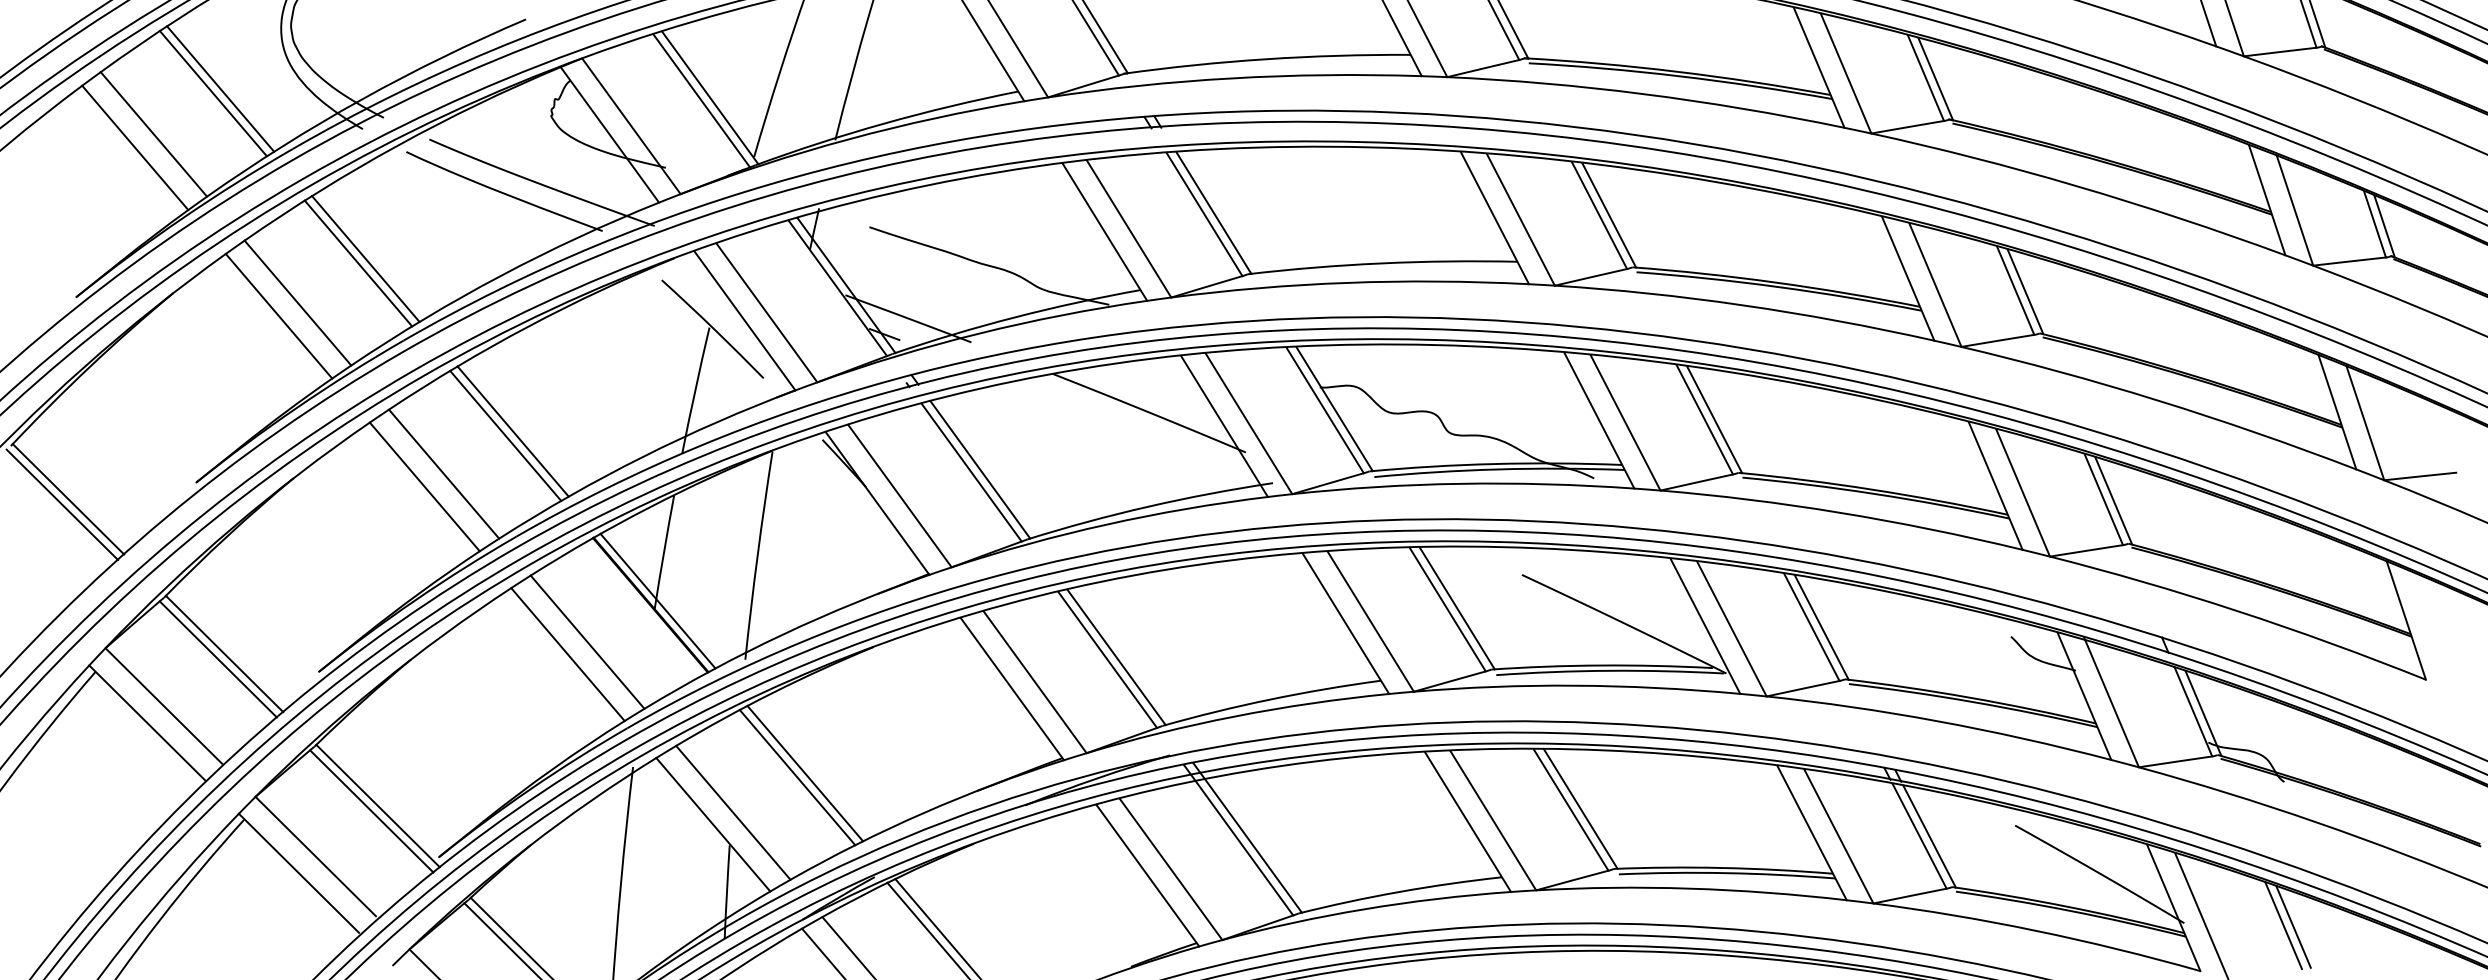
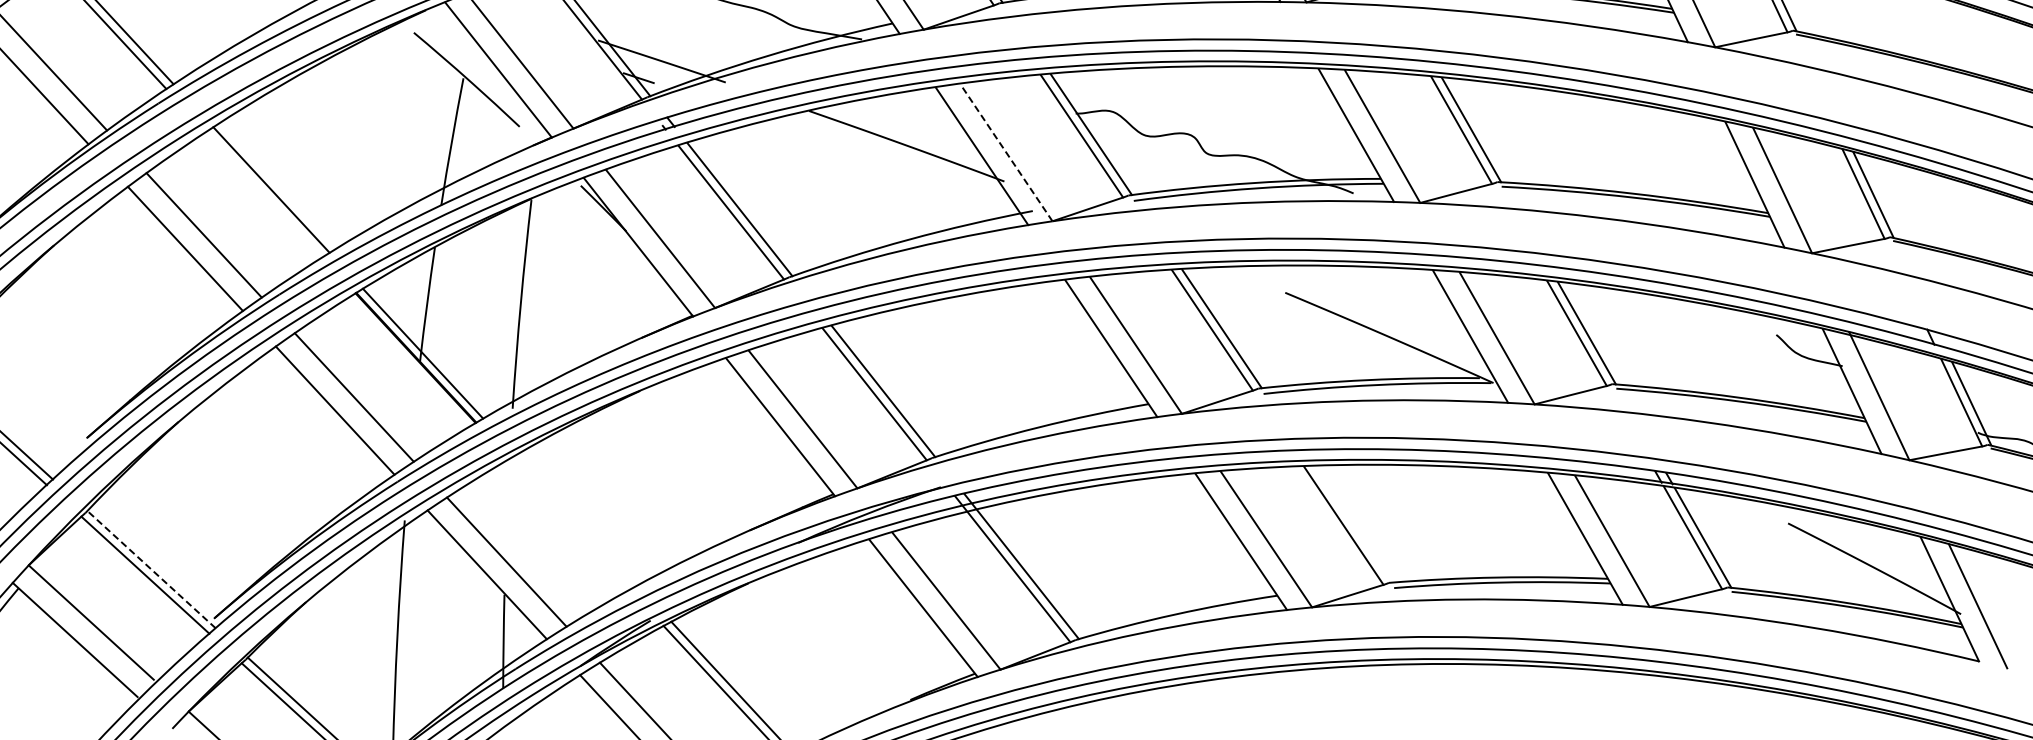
line: (1248, 423) -> (1005, 152), solid -> dashed
line: (505, 435) -> (264, 194), removed
line: (805, 773) -> (577, 519), removed
line: (797, 777) -> (569, 524), removed
line: (378, 806) -> (151, 570), solid -> dashed
line: (1580, 808) -> (1353, 523), removed

